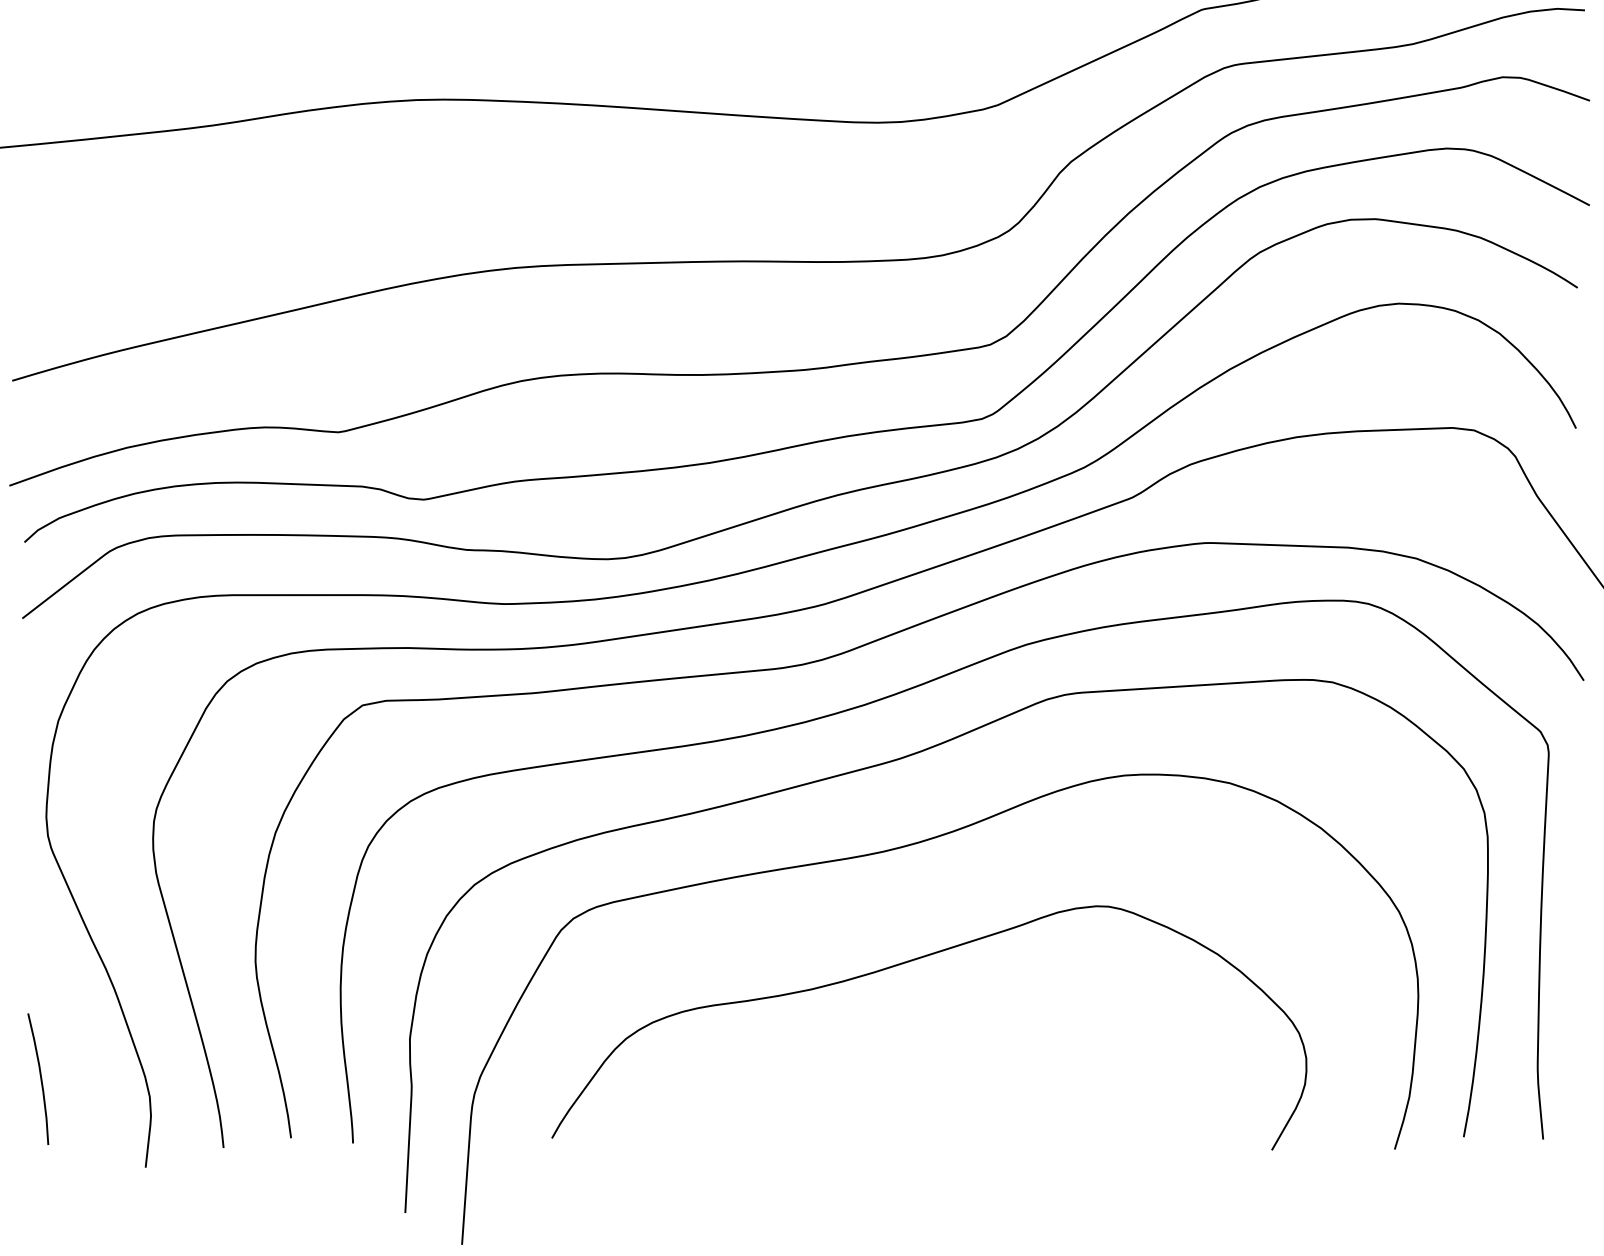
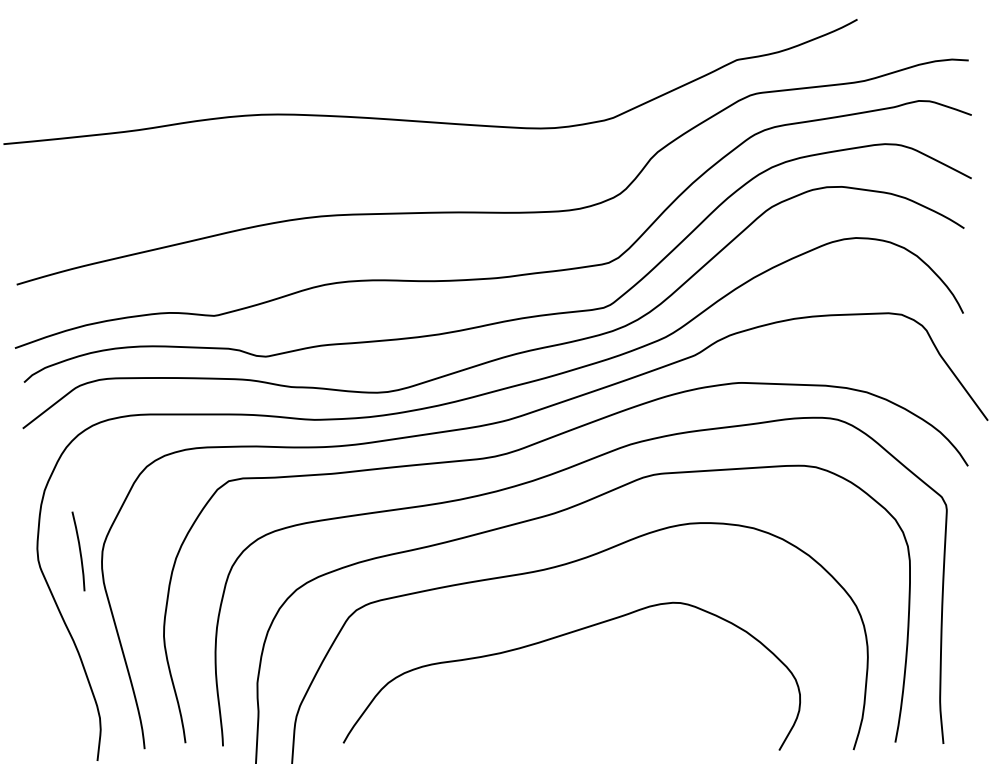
curve: (39, 1079) -> (79, 551), moved

